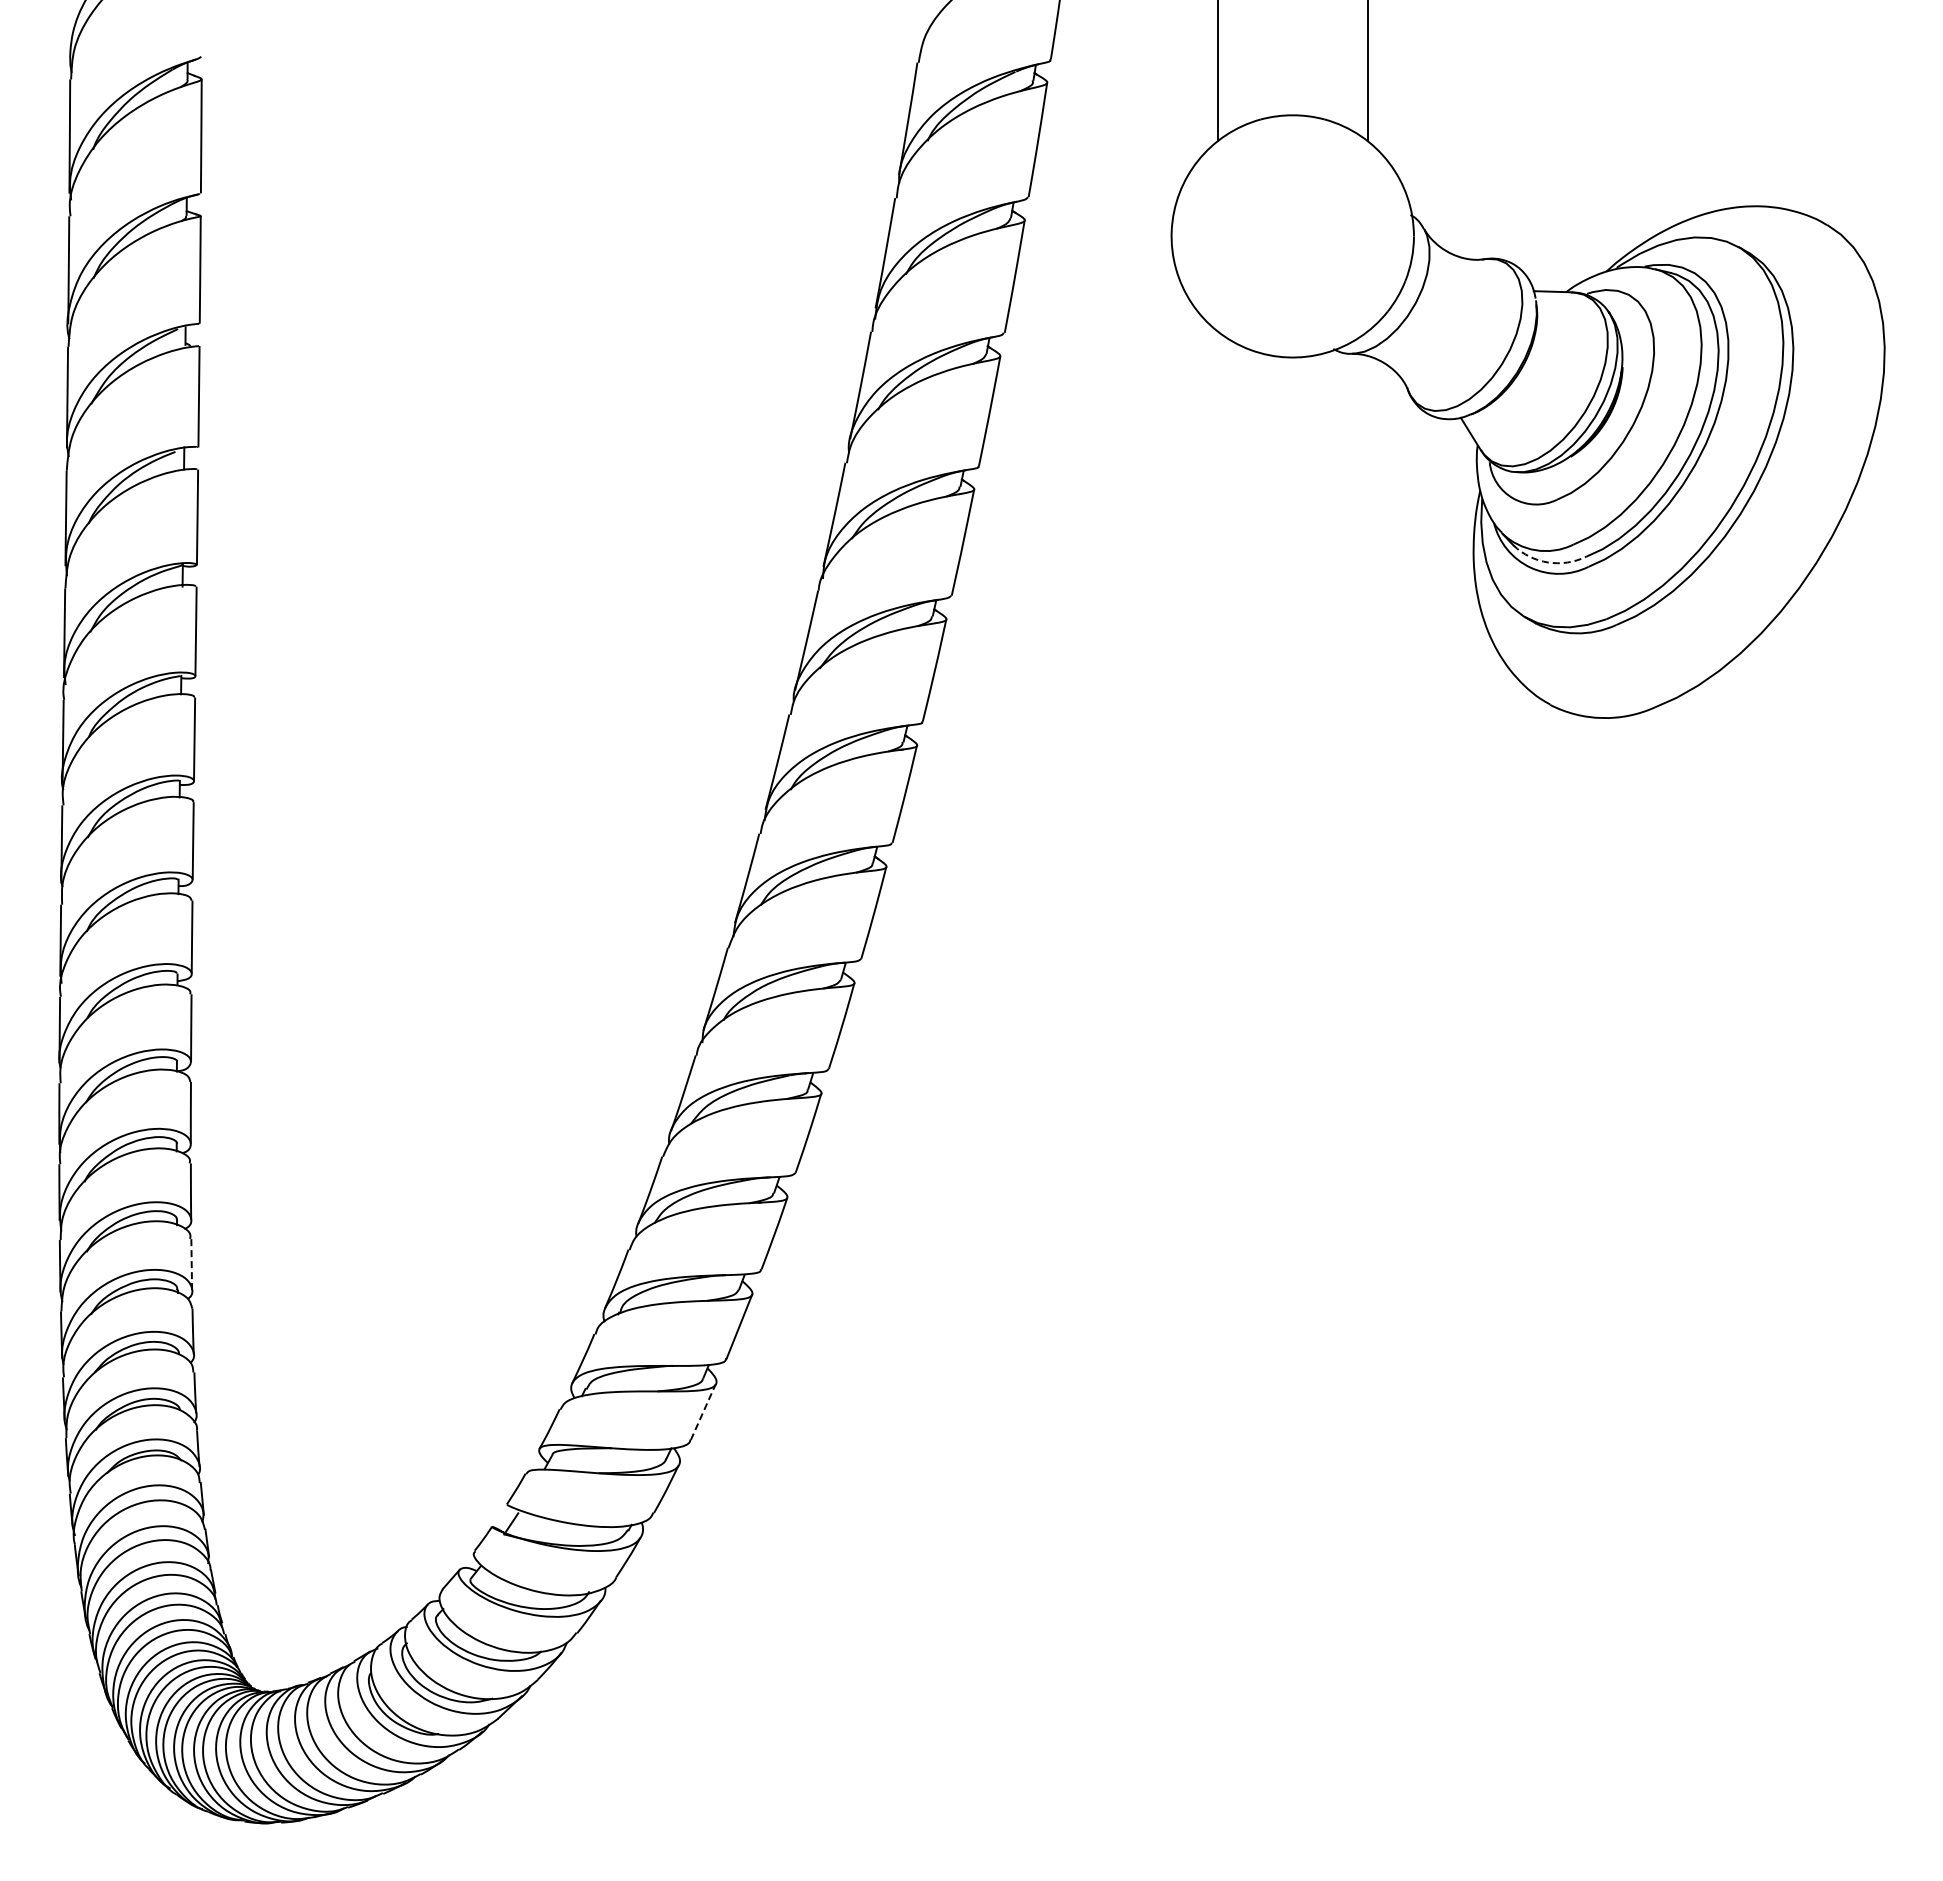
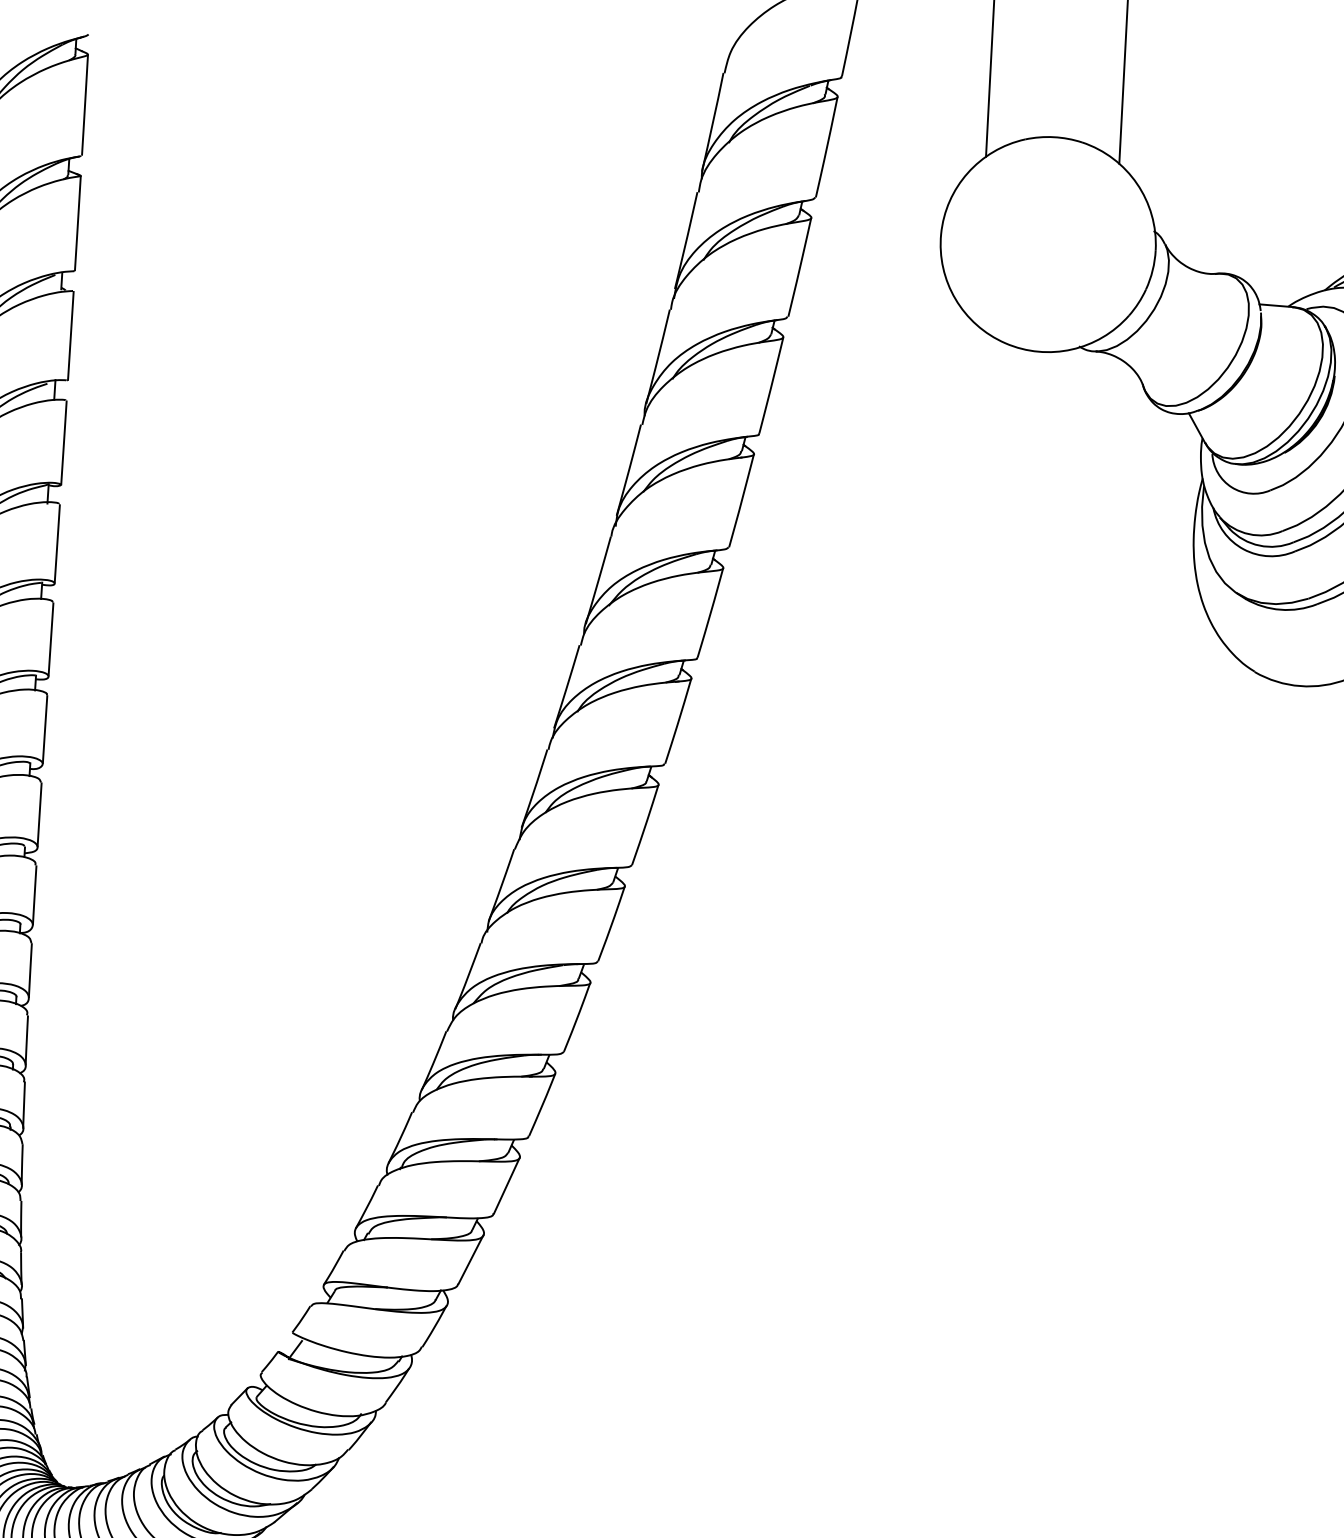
arc: (1548, 562) -> (1259, 545), dashed -> solid
line: (191, 1264) -> (23, 1105), dashed -> solid
line: (703, 1412) -> (471, 1260), dashed -> solid

